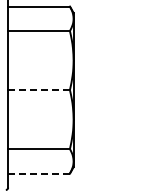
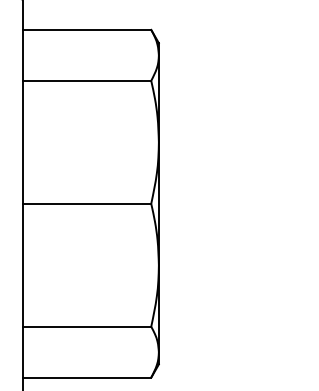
line: (39, 90) -> (87, 204), dashed -> solid
line: (39, 173) -> (87, 377), dashed -> solid

